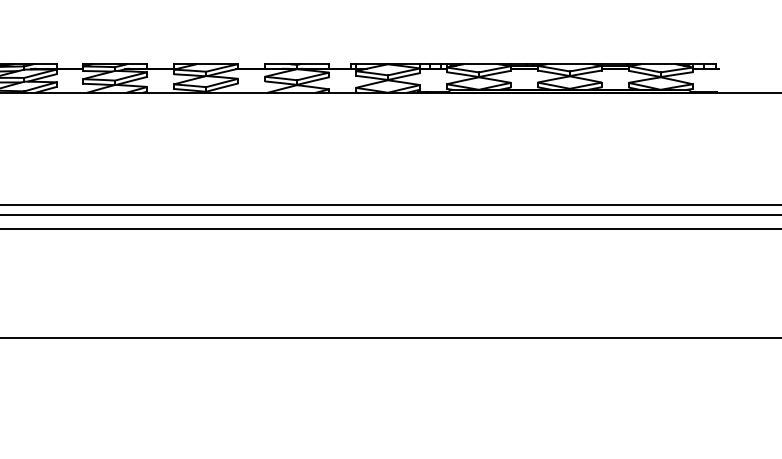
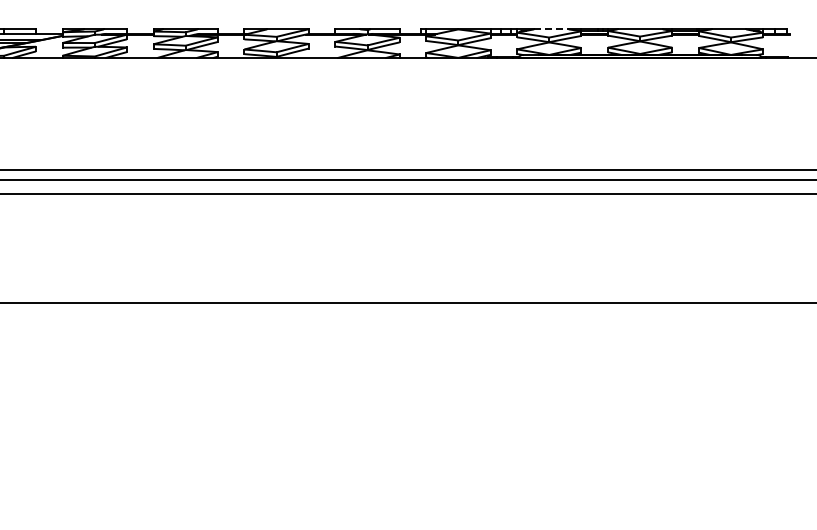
line: (481, 64) -> (551, 29), solid -> dashed

